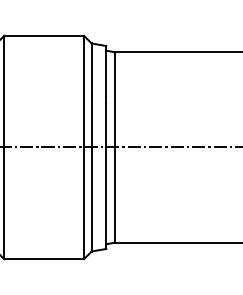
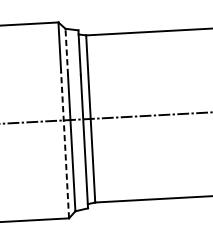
line: (91, 69) -> (66, 51), solid -> dashed
line: (84, 175) -> (65, 144), solid -> dashed

